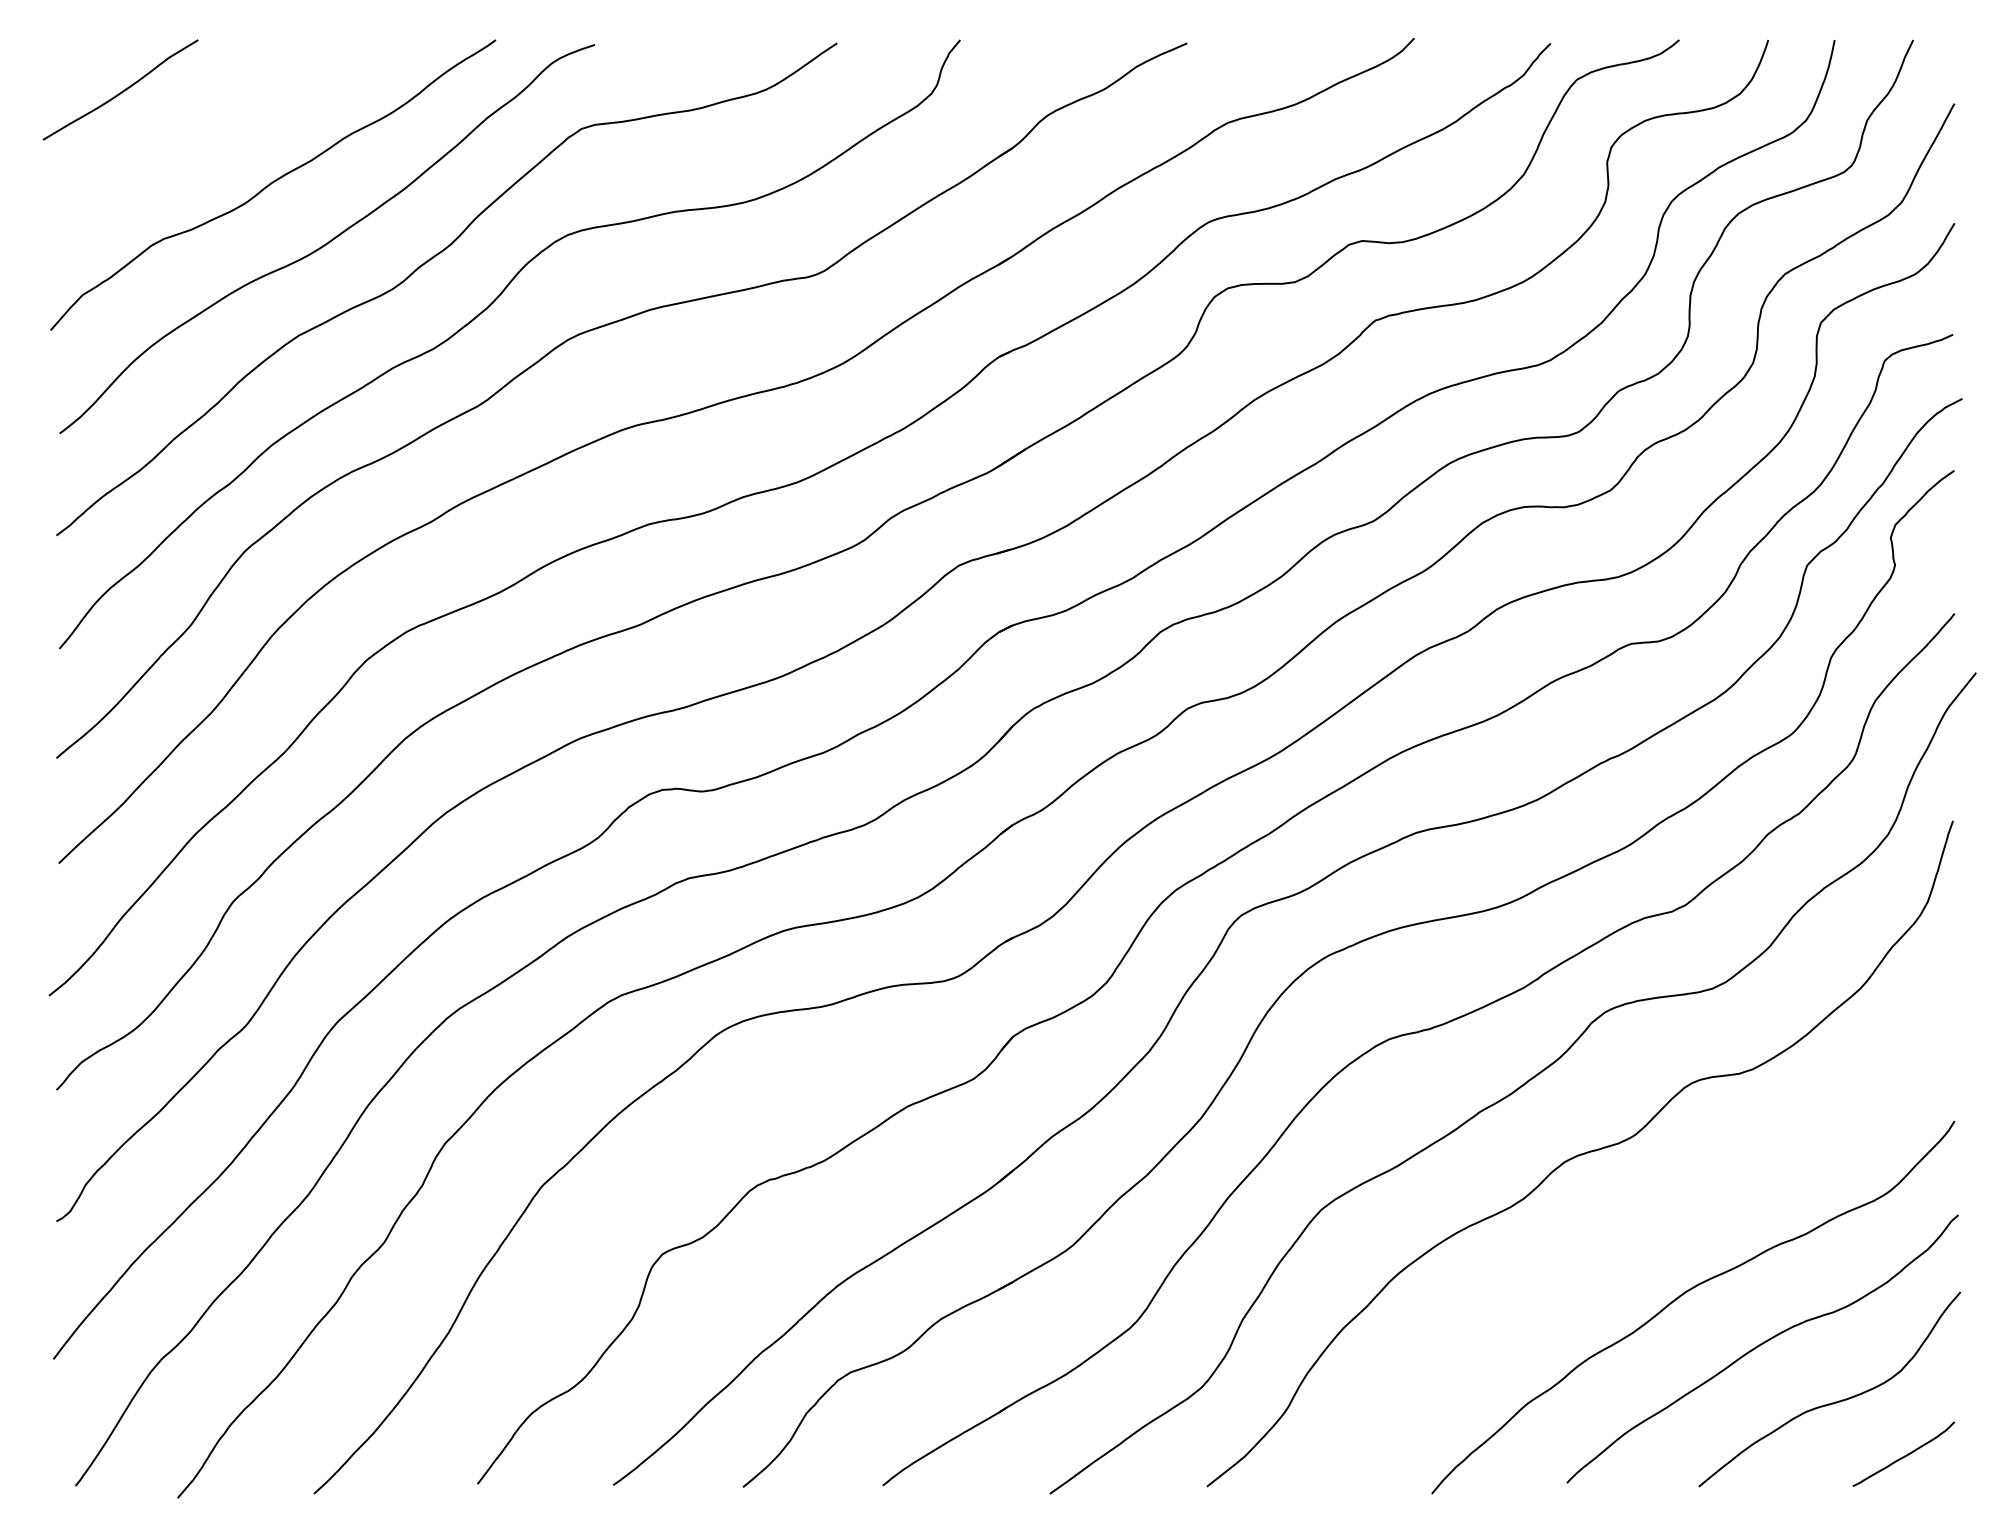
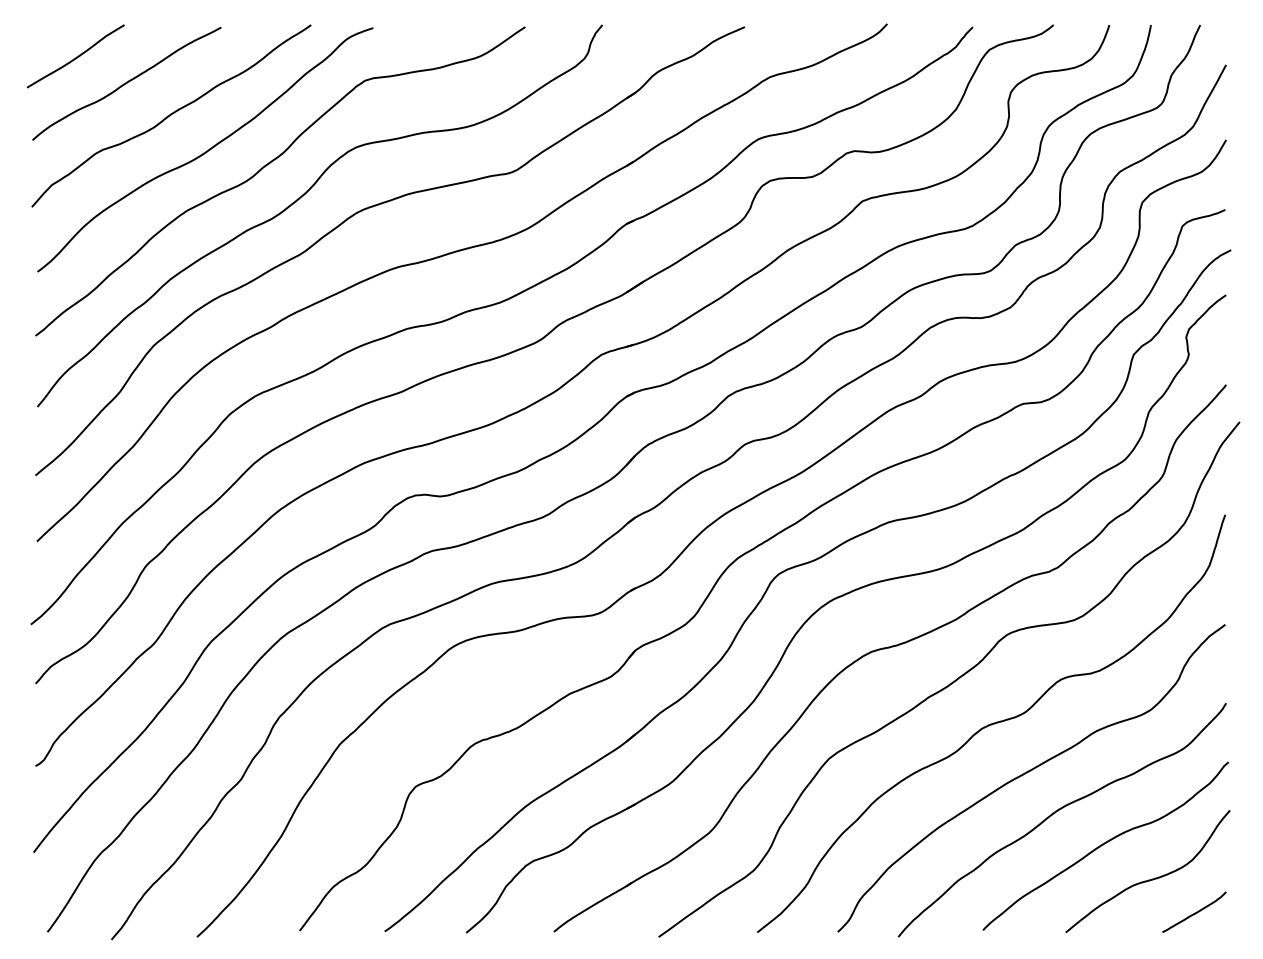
curve: (201, 133) -> (126, 83), added
curve: (1640, 1231) -> (1029, 772), added

